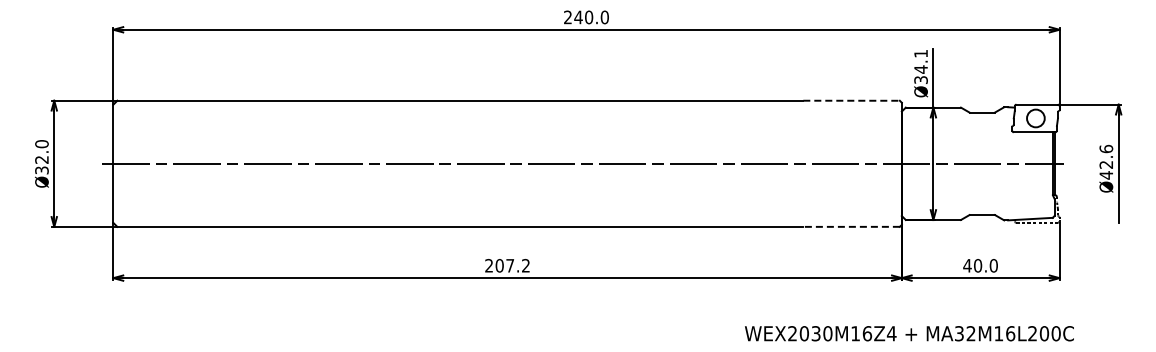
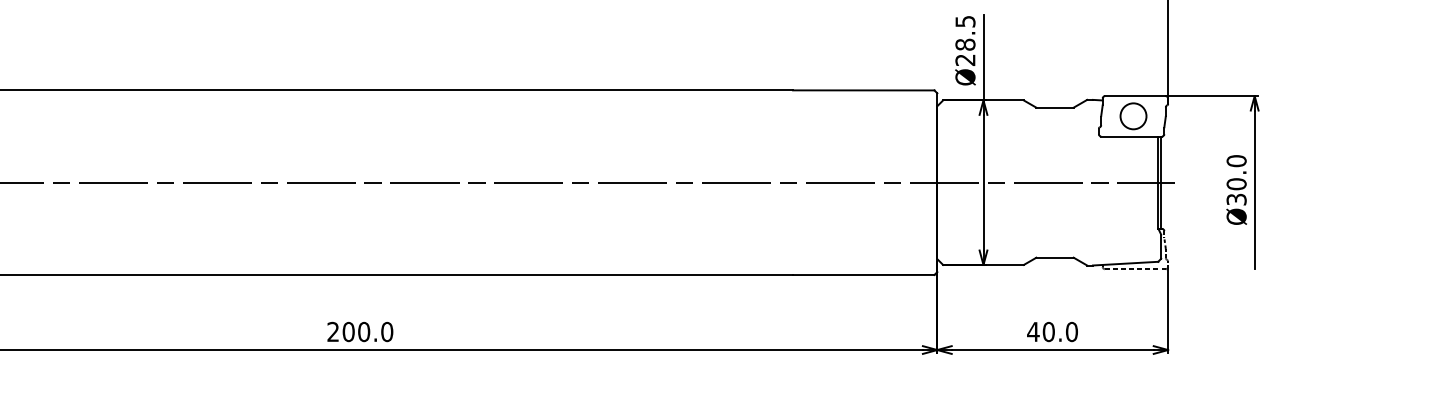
text: (920, 66) -> (964, 40), Ø34.1 -> Ø28.5
line: (852, 100) -> (865, 90), dashed -> solid
text: (1106, 161) -> (1236, 179), Ø42.6 -> Ø30.0
line: (851, 226) -> (863, 274), dashed -> solid
text: (518, 265) -> (376, 331), 207.2 -> 200.0

